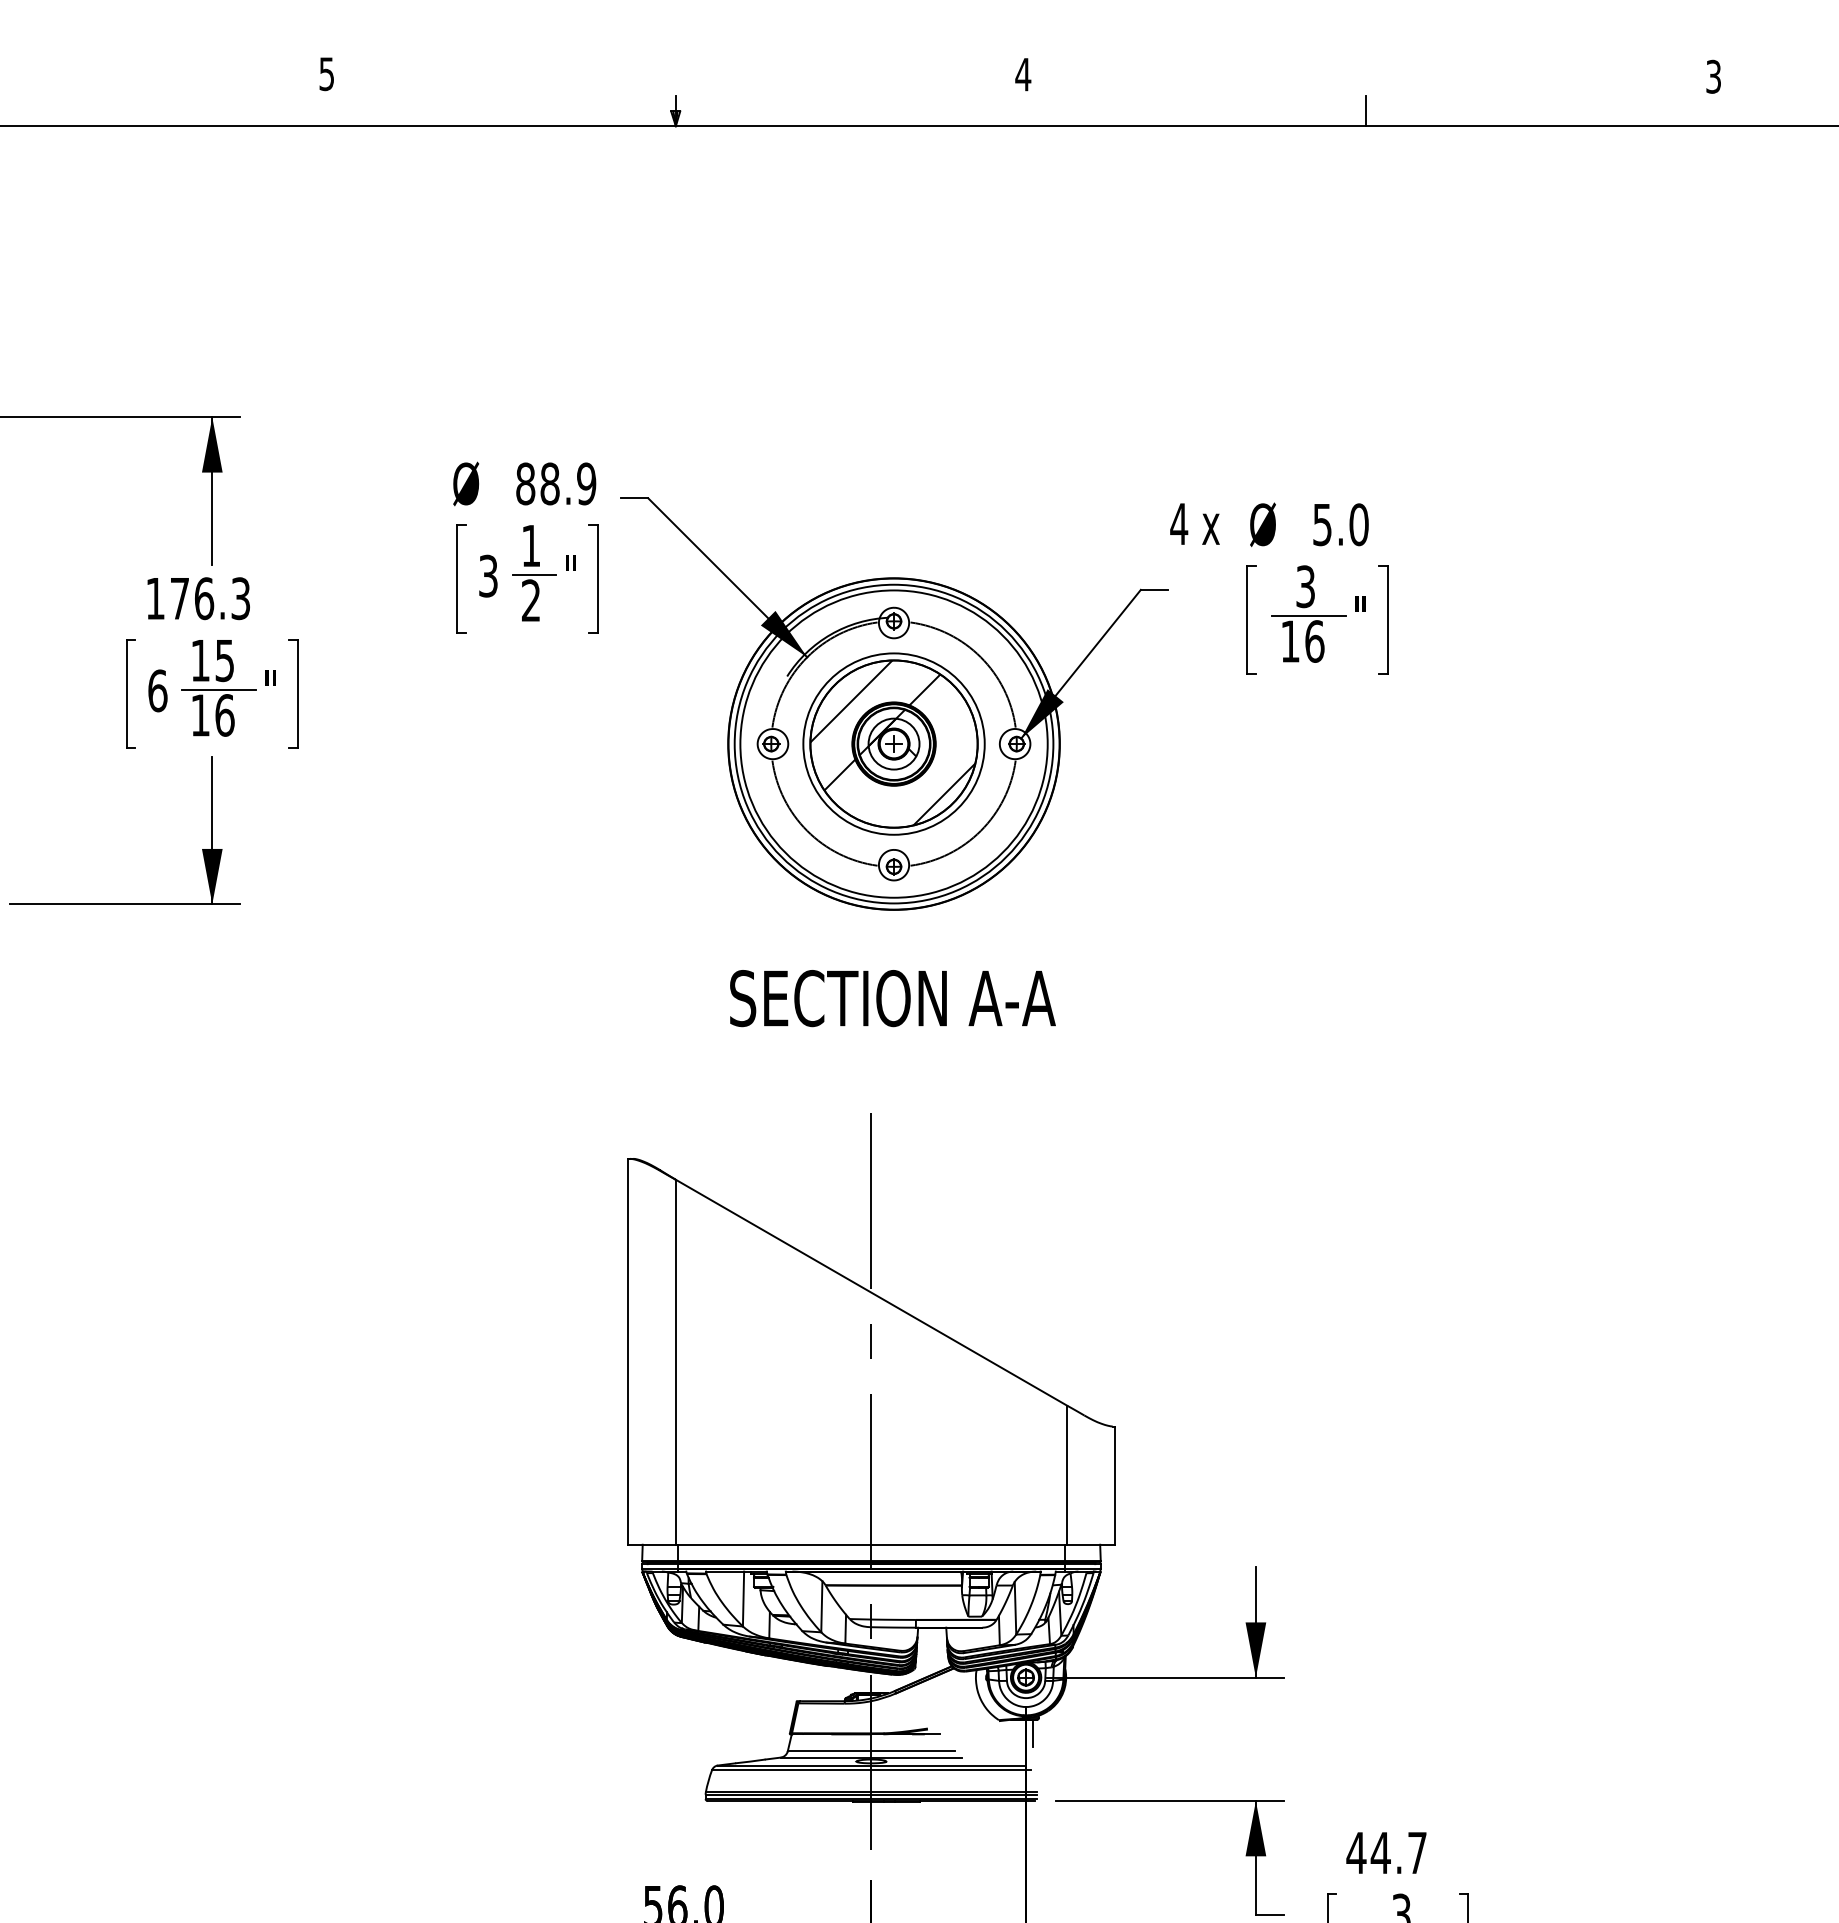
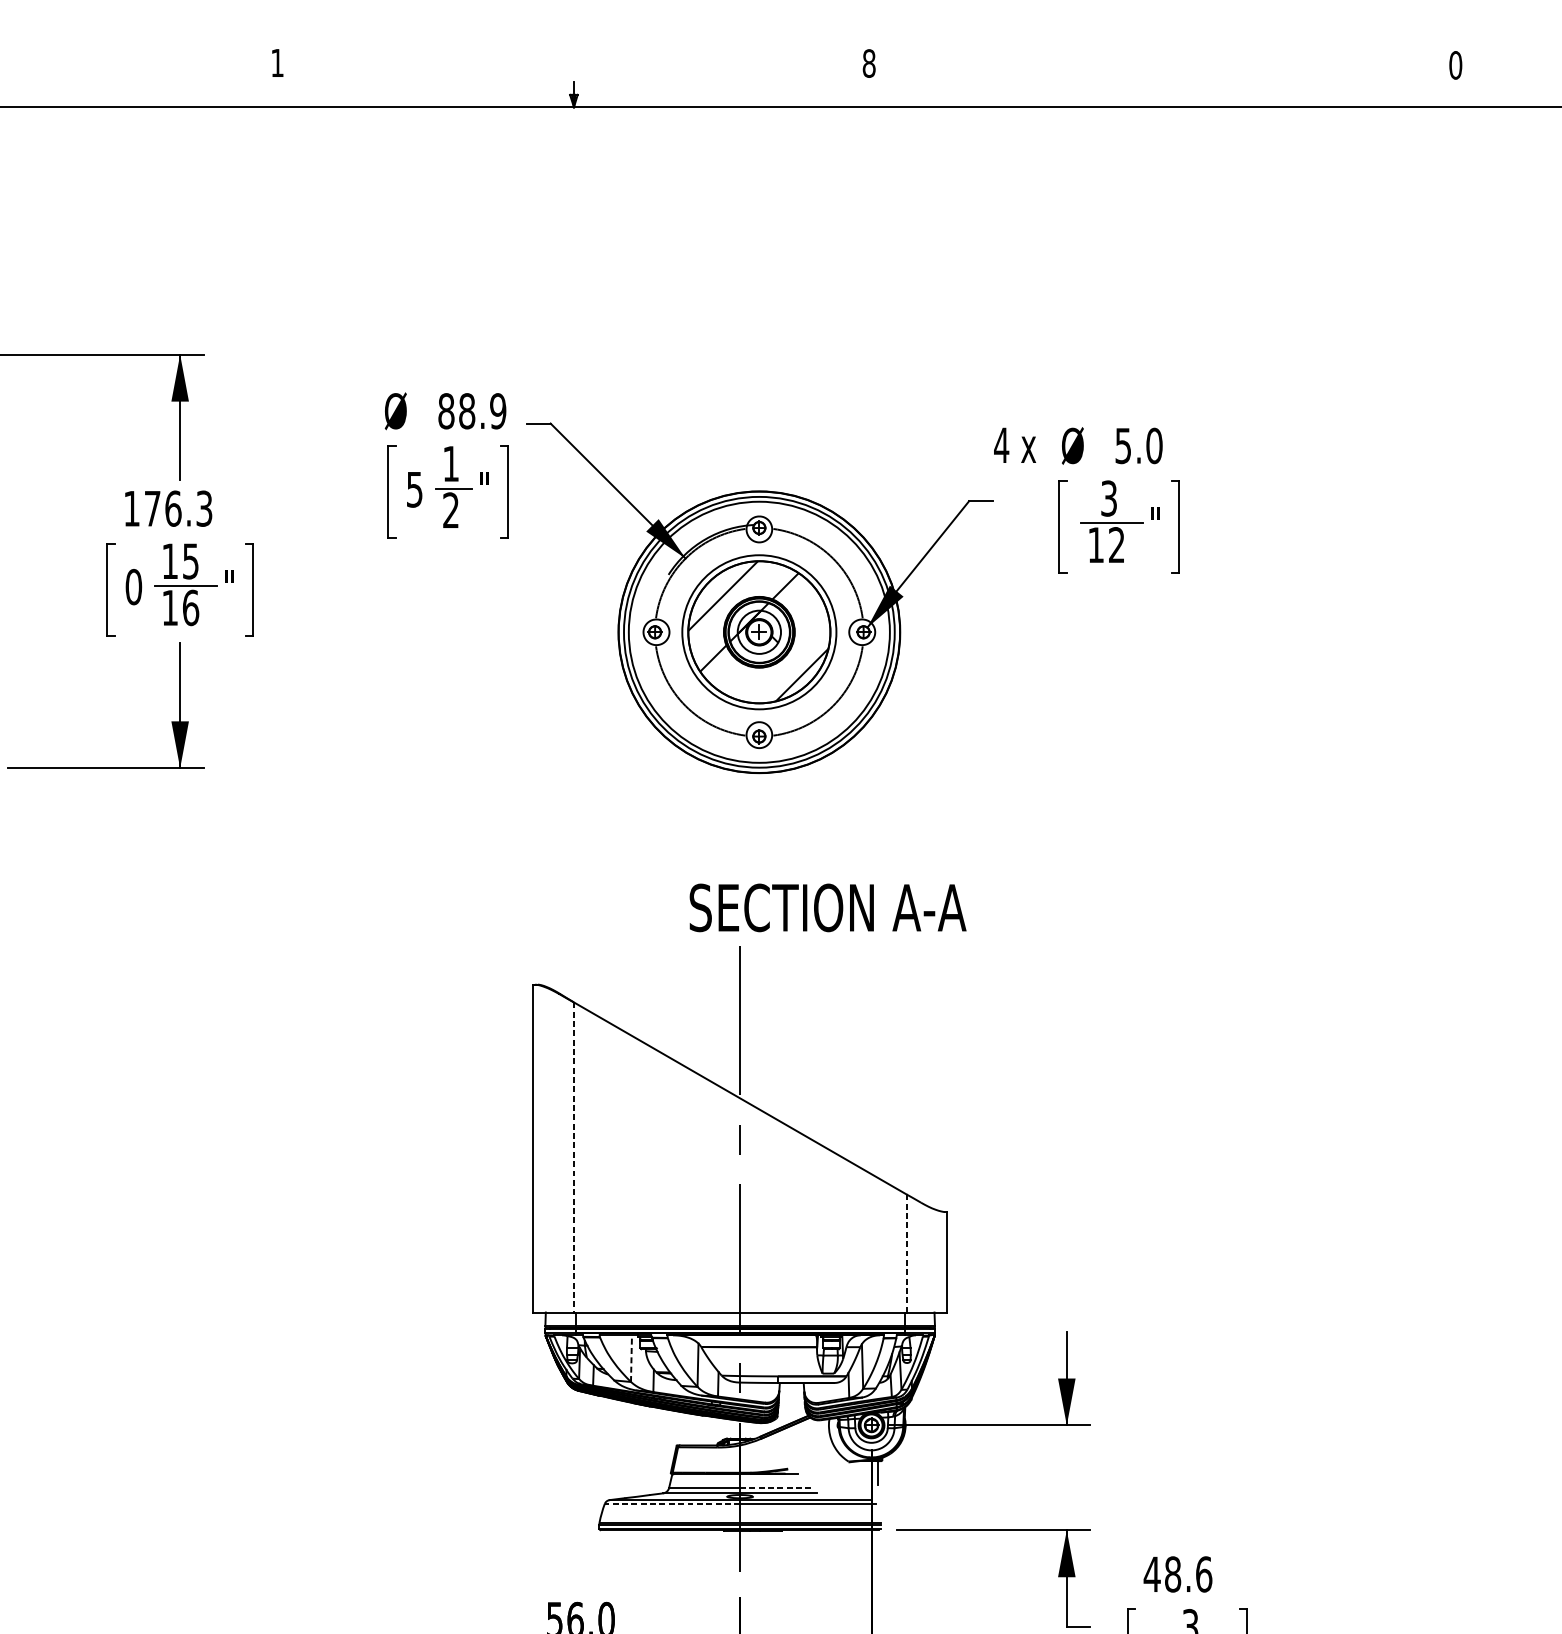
text: (326, 74) -> (277, 63), 5 -> 1
text: (1023, 74) -> (869, 63), 4 -> 8
text: (1713, 76) -> (1455, 65), 3 -> 0
line: (1366, 111) -> (1160, 94), removed
text: (488, 575) -> (414, 489), 3 -> 5
text: (1314, 641) -> (1116, 545), 16 -> 12
text: (157, 690) -> (133, 586), 6 -> 0
text: (892, 998) -> (827, 907), moved
line: (675, 1362) -> (573, 1157), solid -> dashed
line: (1067, 1475) -> (906, 1253), solid -> dashed
line: (743, 1598) -> (631, 1358), solid -> dashed
line: (913, 1751) -> (775, 1488), solid -> dashed
line: (791, 1770) -> (672, 1504), solid -> dashed
text: (1398, 1852) -> (1187, 1573), 44.7 -> 48.6

